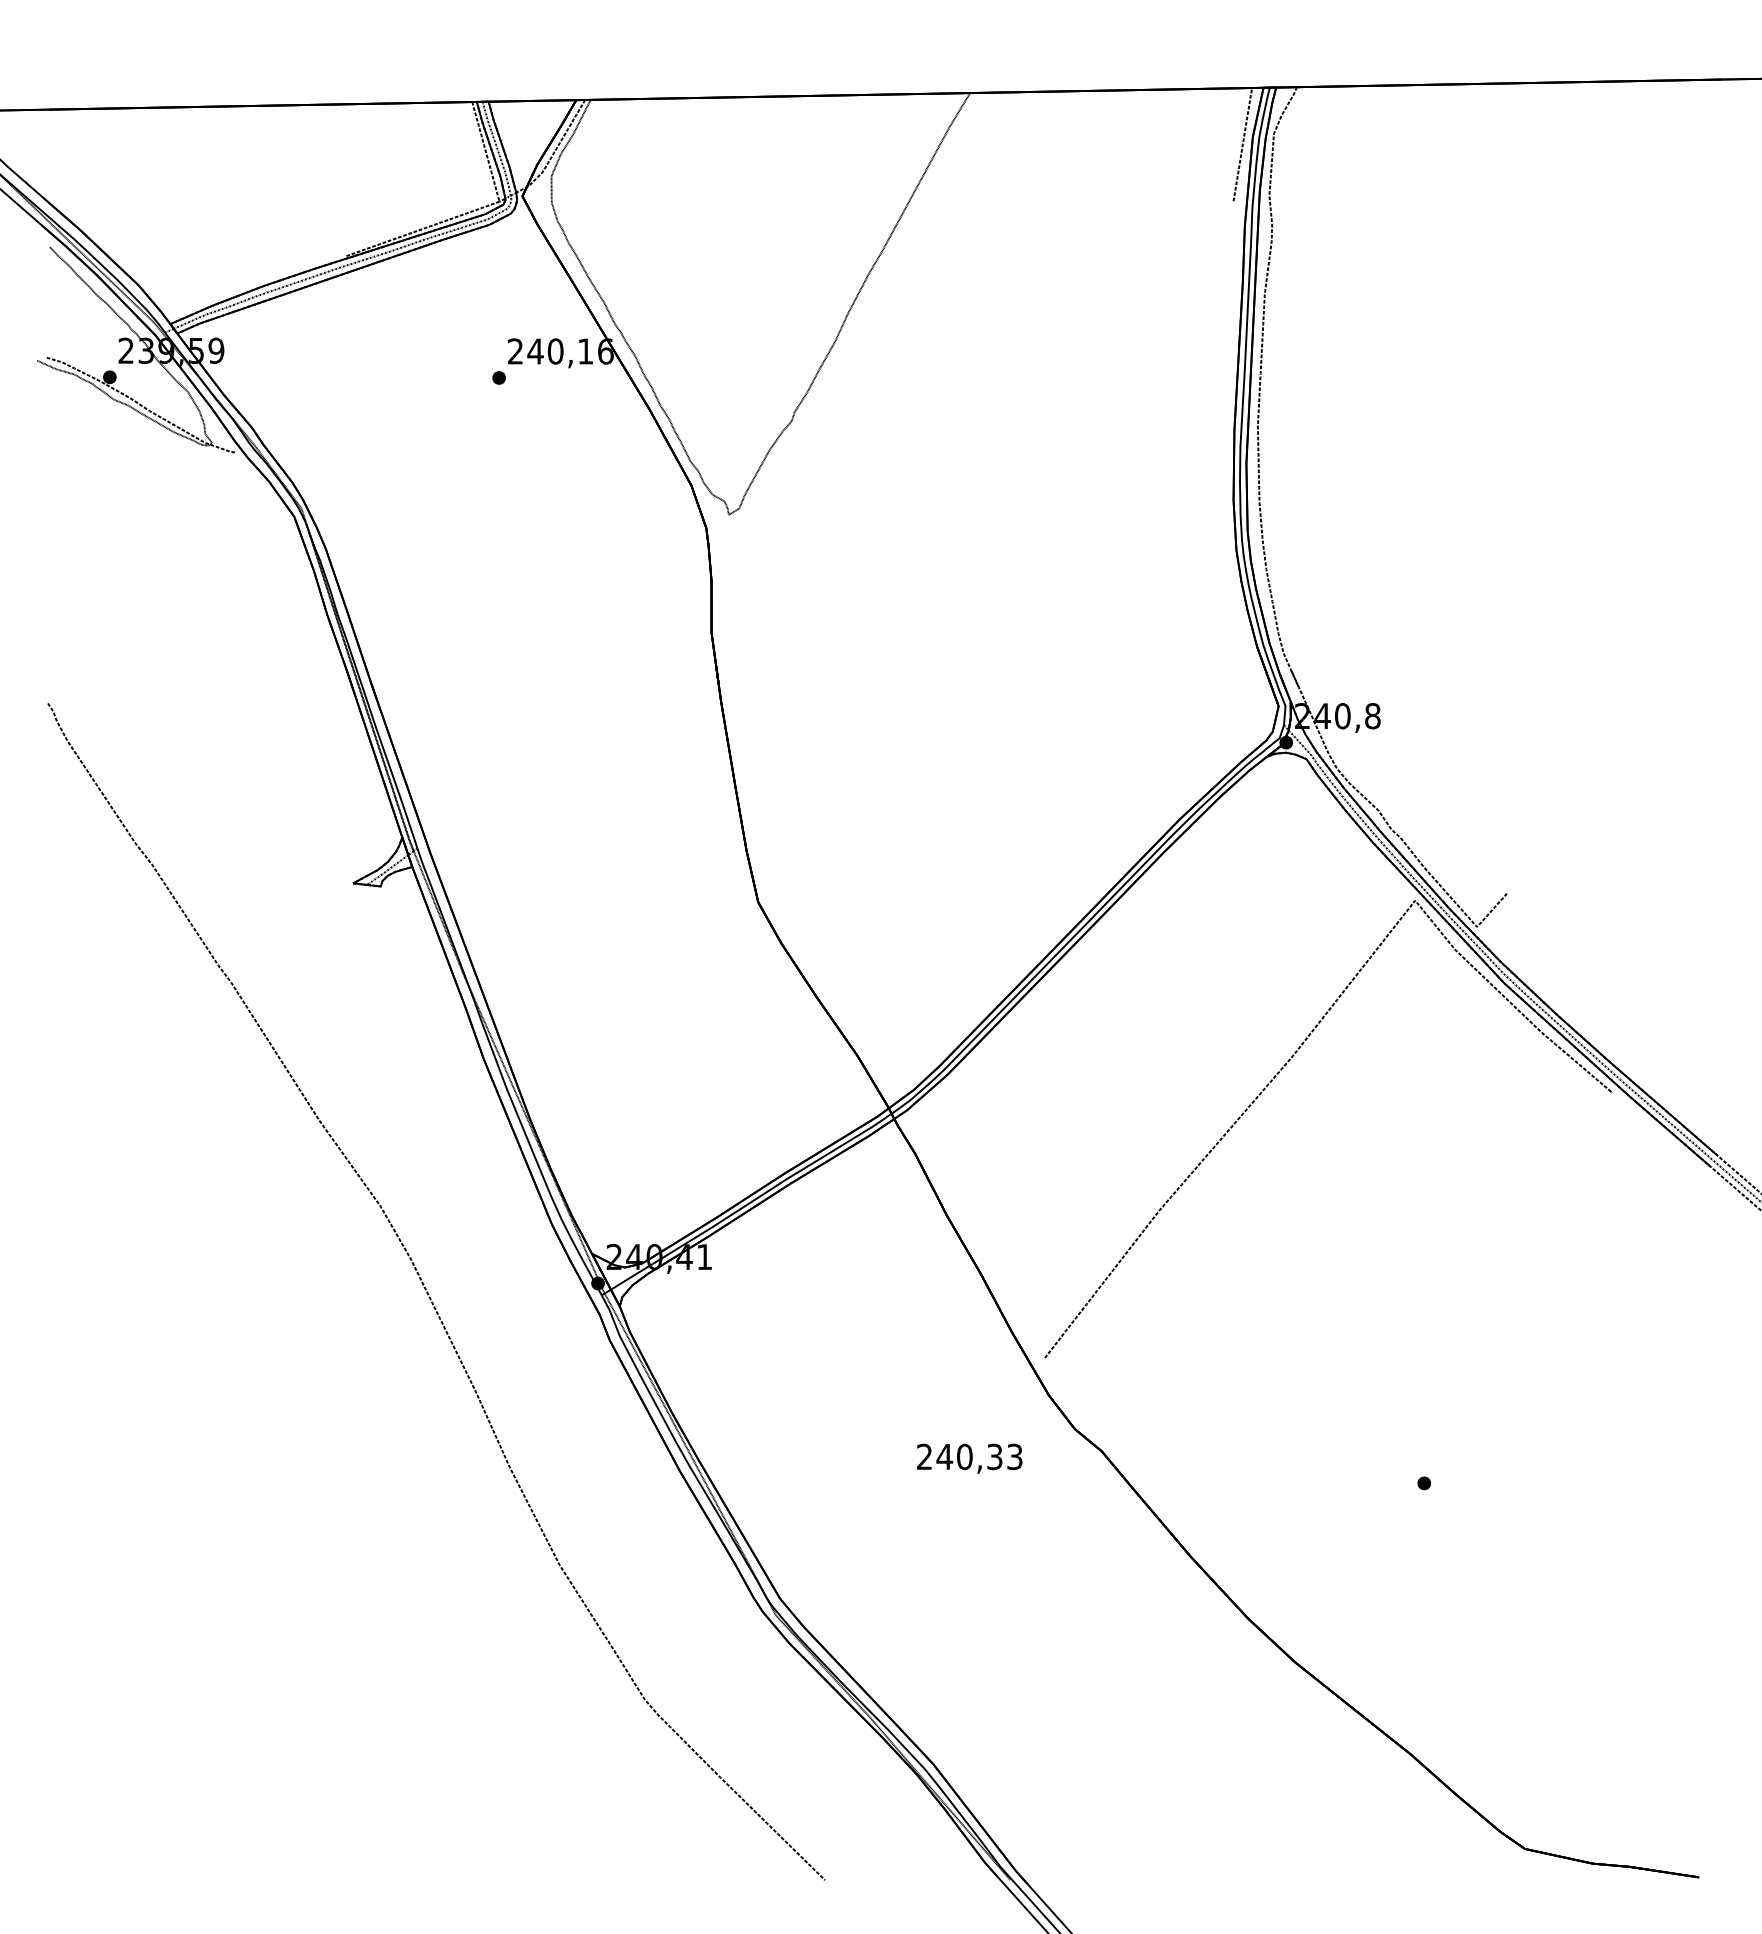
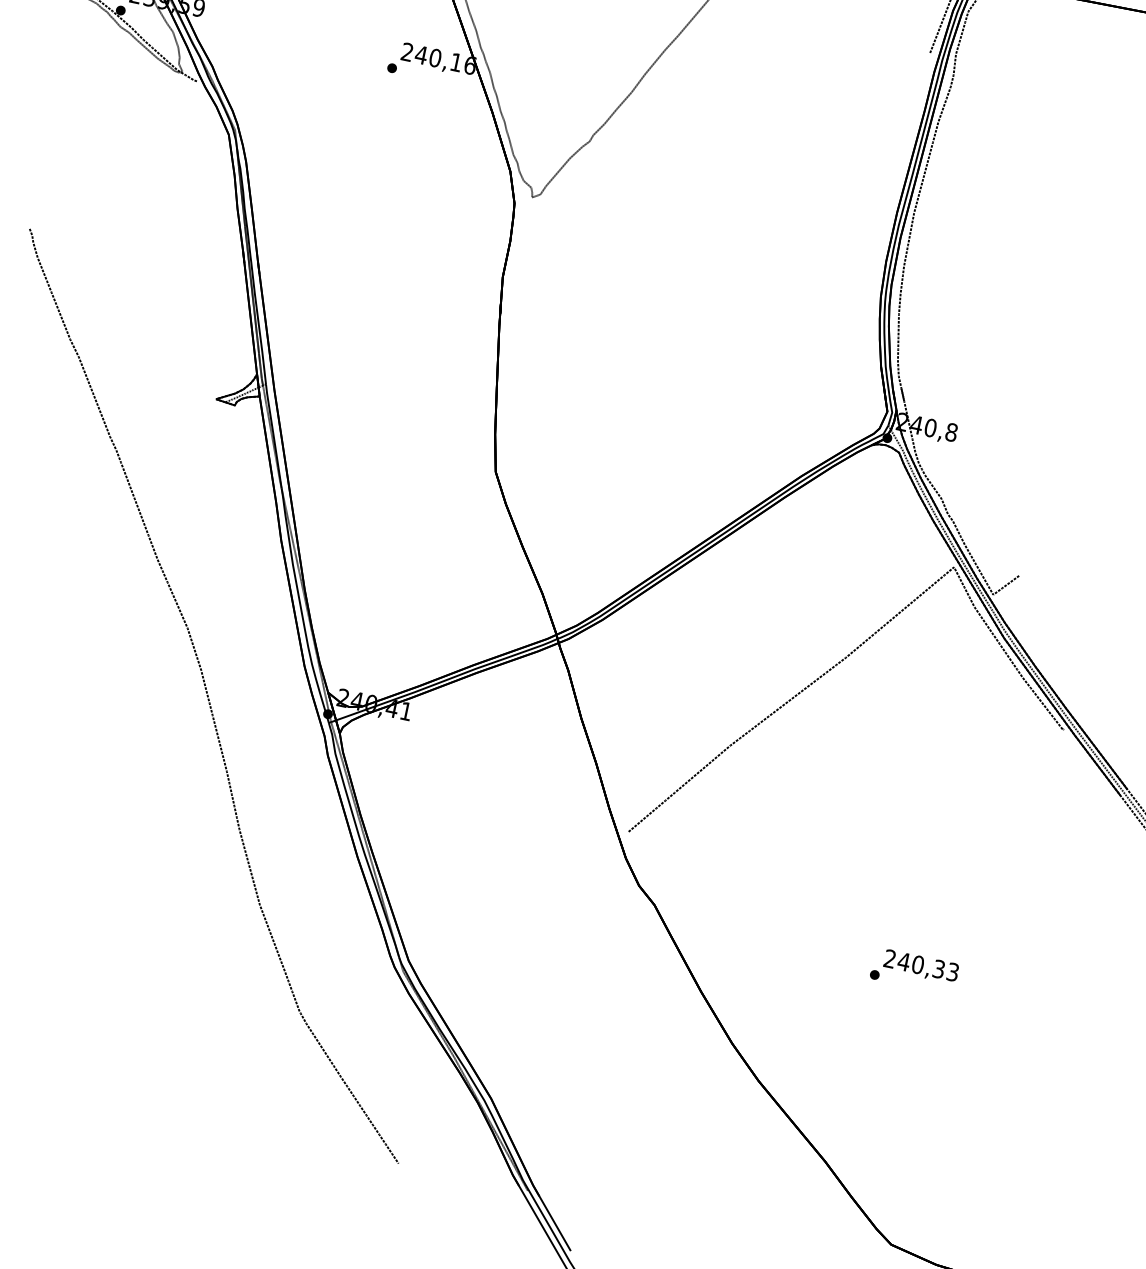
text: (969, 1458) -> (921, 966), moved

